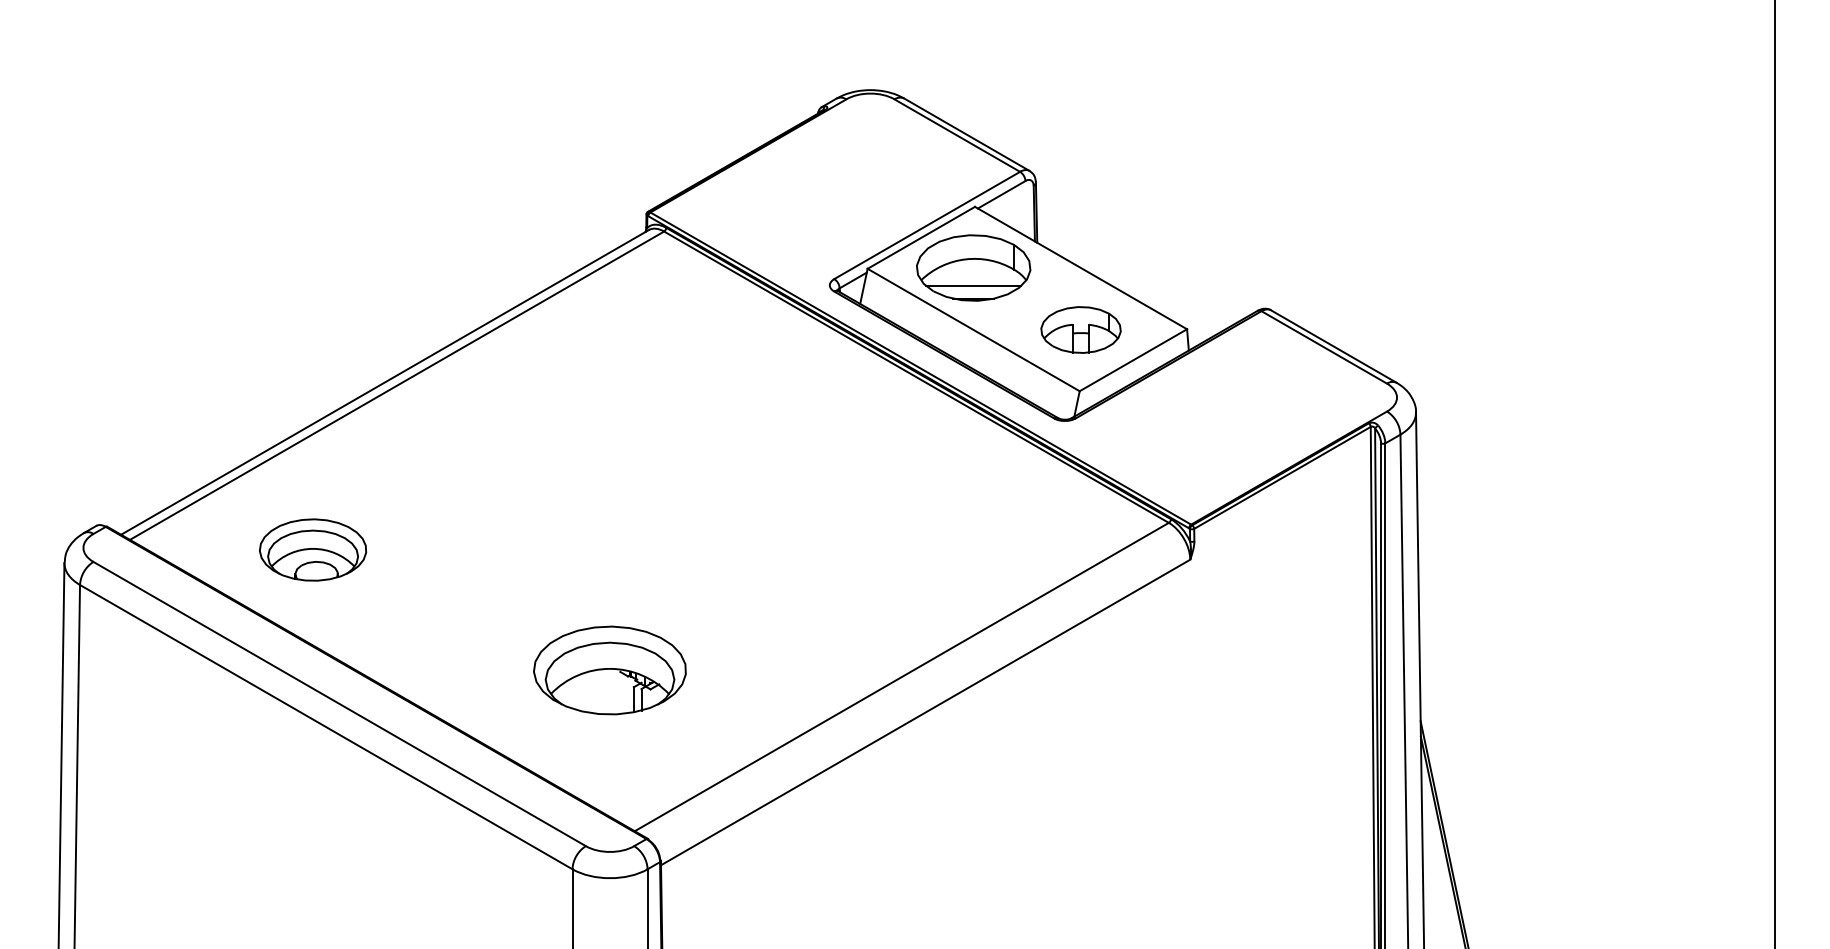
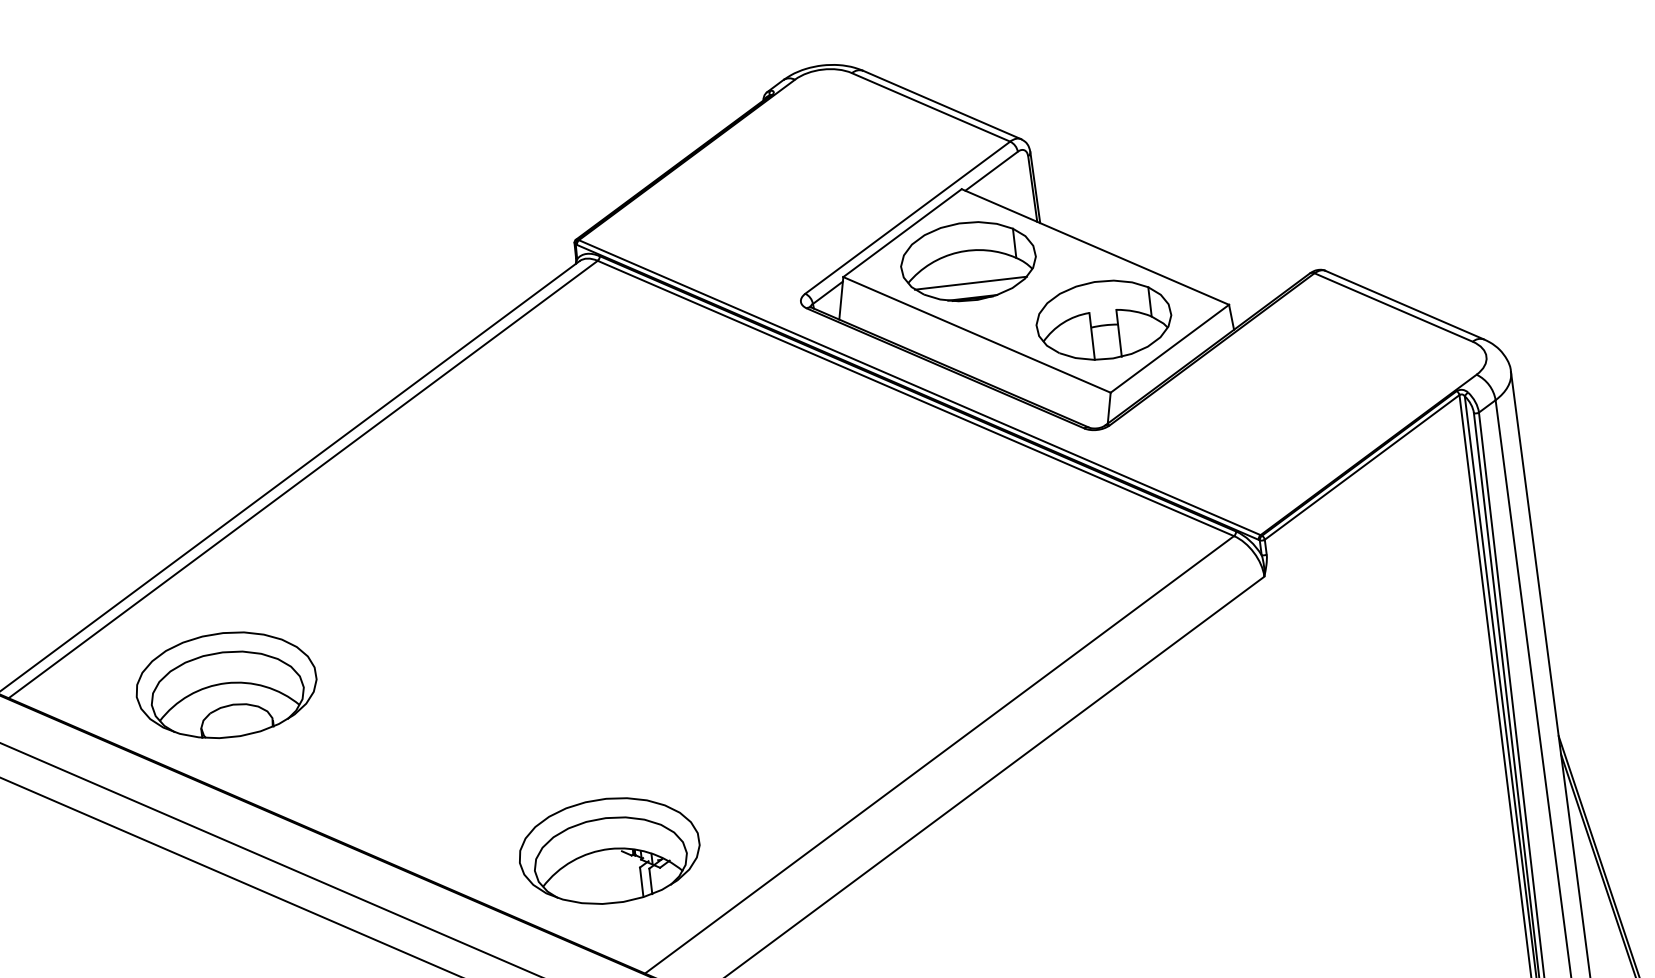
part: (1080, 329) -> (1103, 319), size x1.43
part: (312, 549) -> (225, 684), size x1.43
part: (609, 670) -> (608, 851), moved

